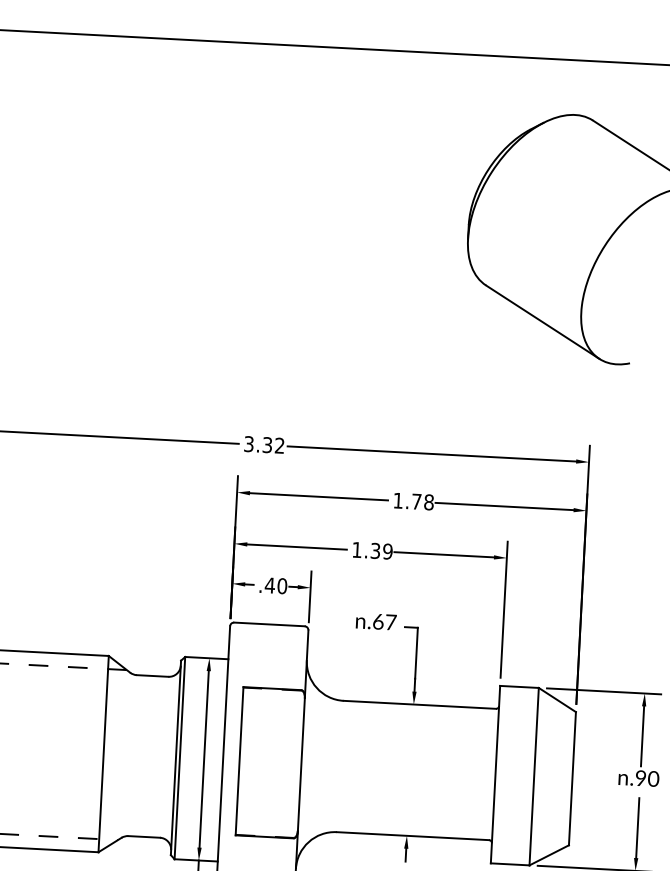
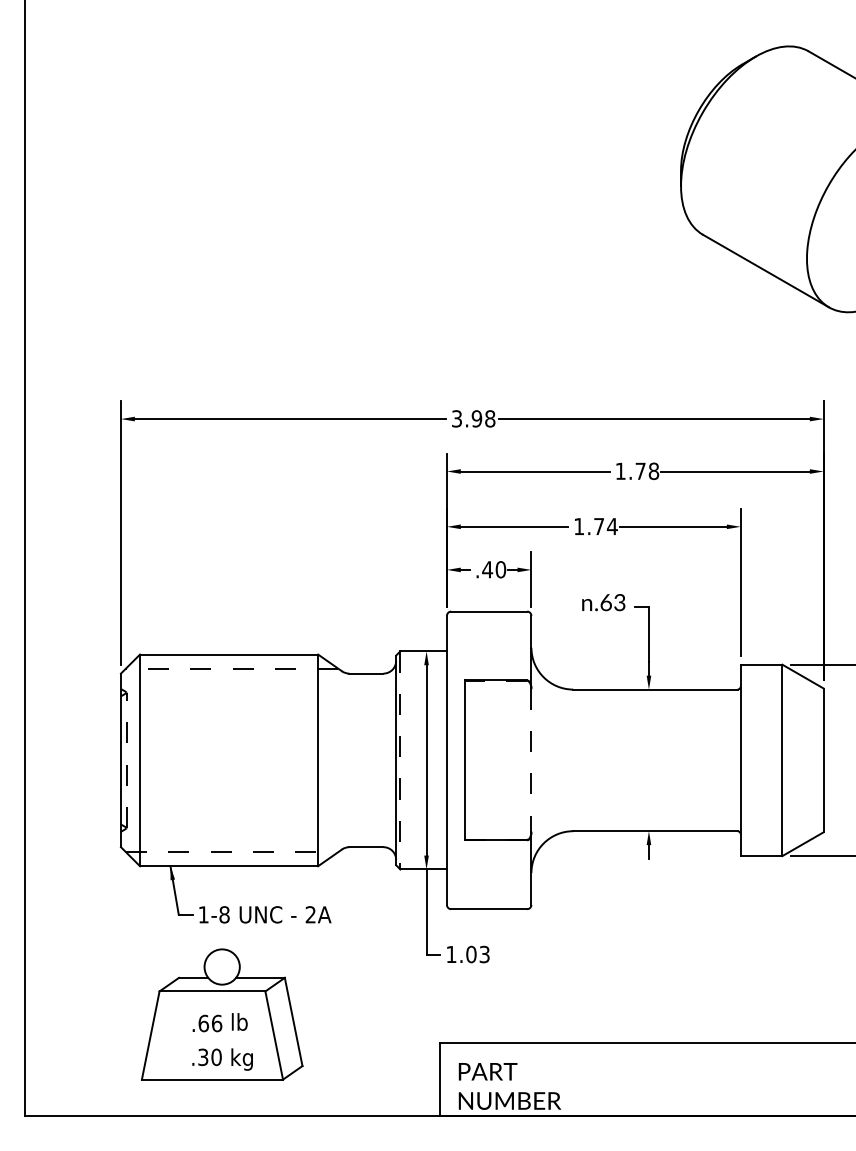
text: (273, 445) -> (483, 418), 3.32 -> 3.98
text: (381, 551) -> (605, 526), 1.39 -> 1.74
text: (390, 622) -> (619, 602), .67 -> .63
line: (180, 758) -> (400, 760), solid -> dashed
line: (301, 764) -> (531, 760), solid -> dashed

